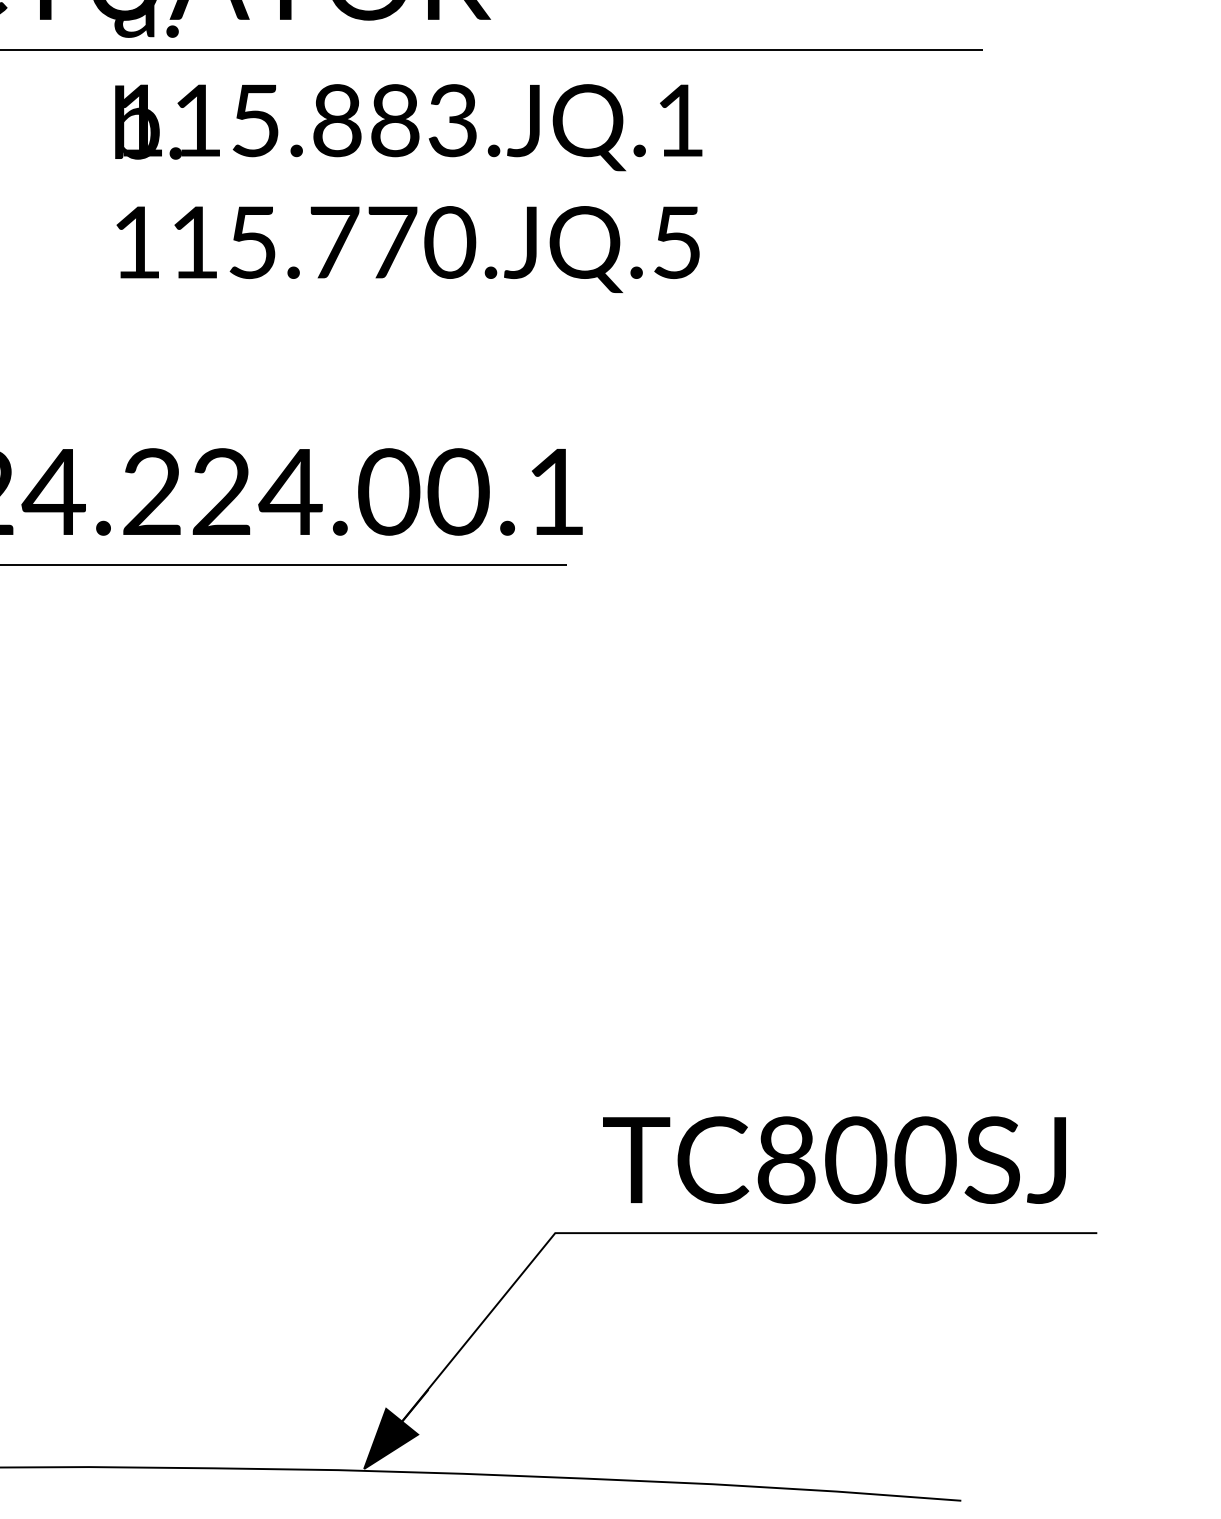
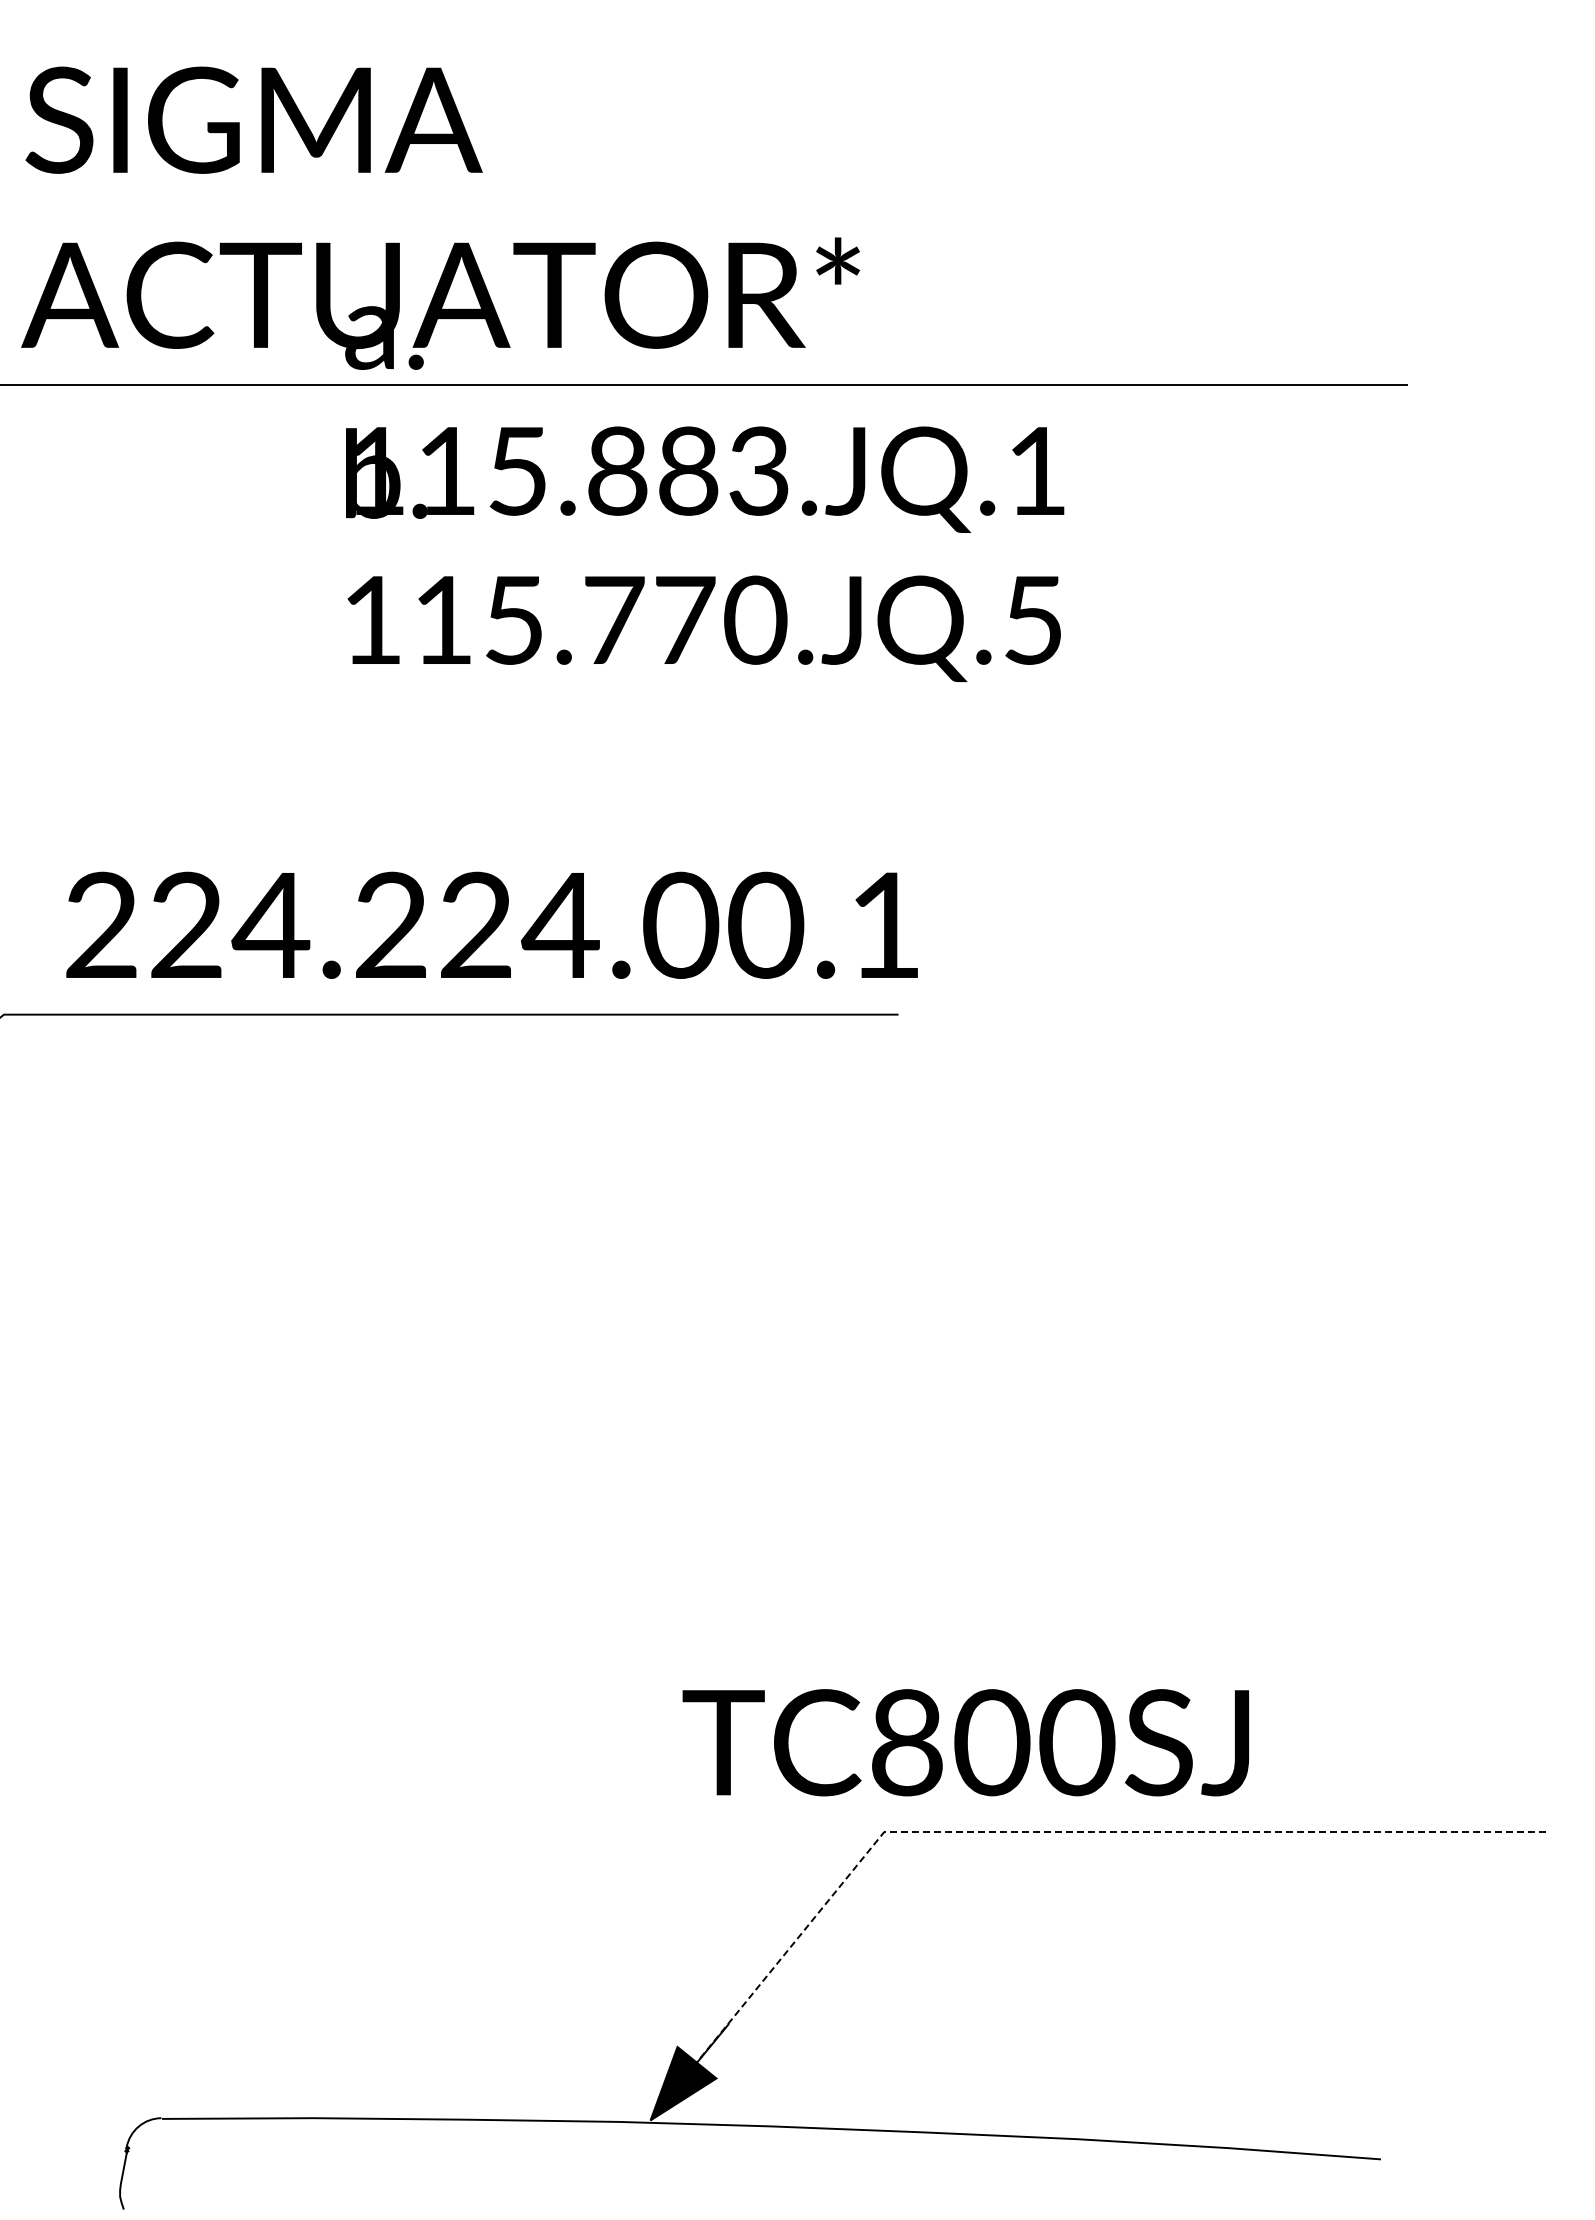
text: (834, 1159) -> (965, 1742), moved
line: (684, 1233) -> (1042, 1832), solid -> dashed

